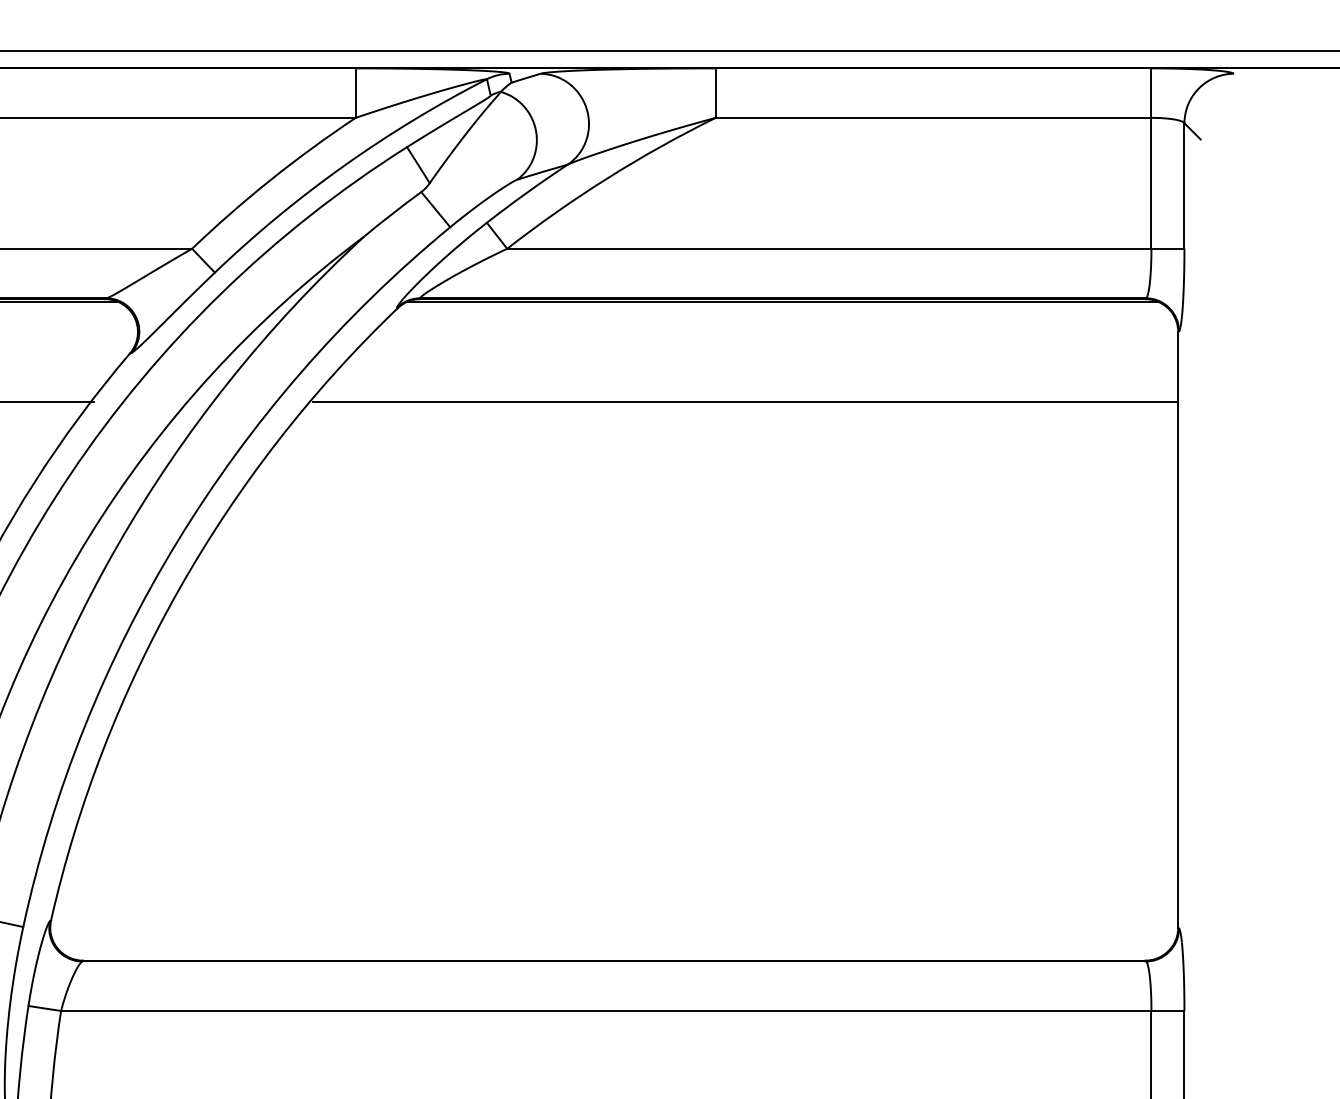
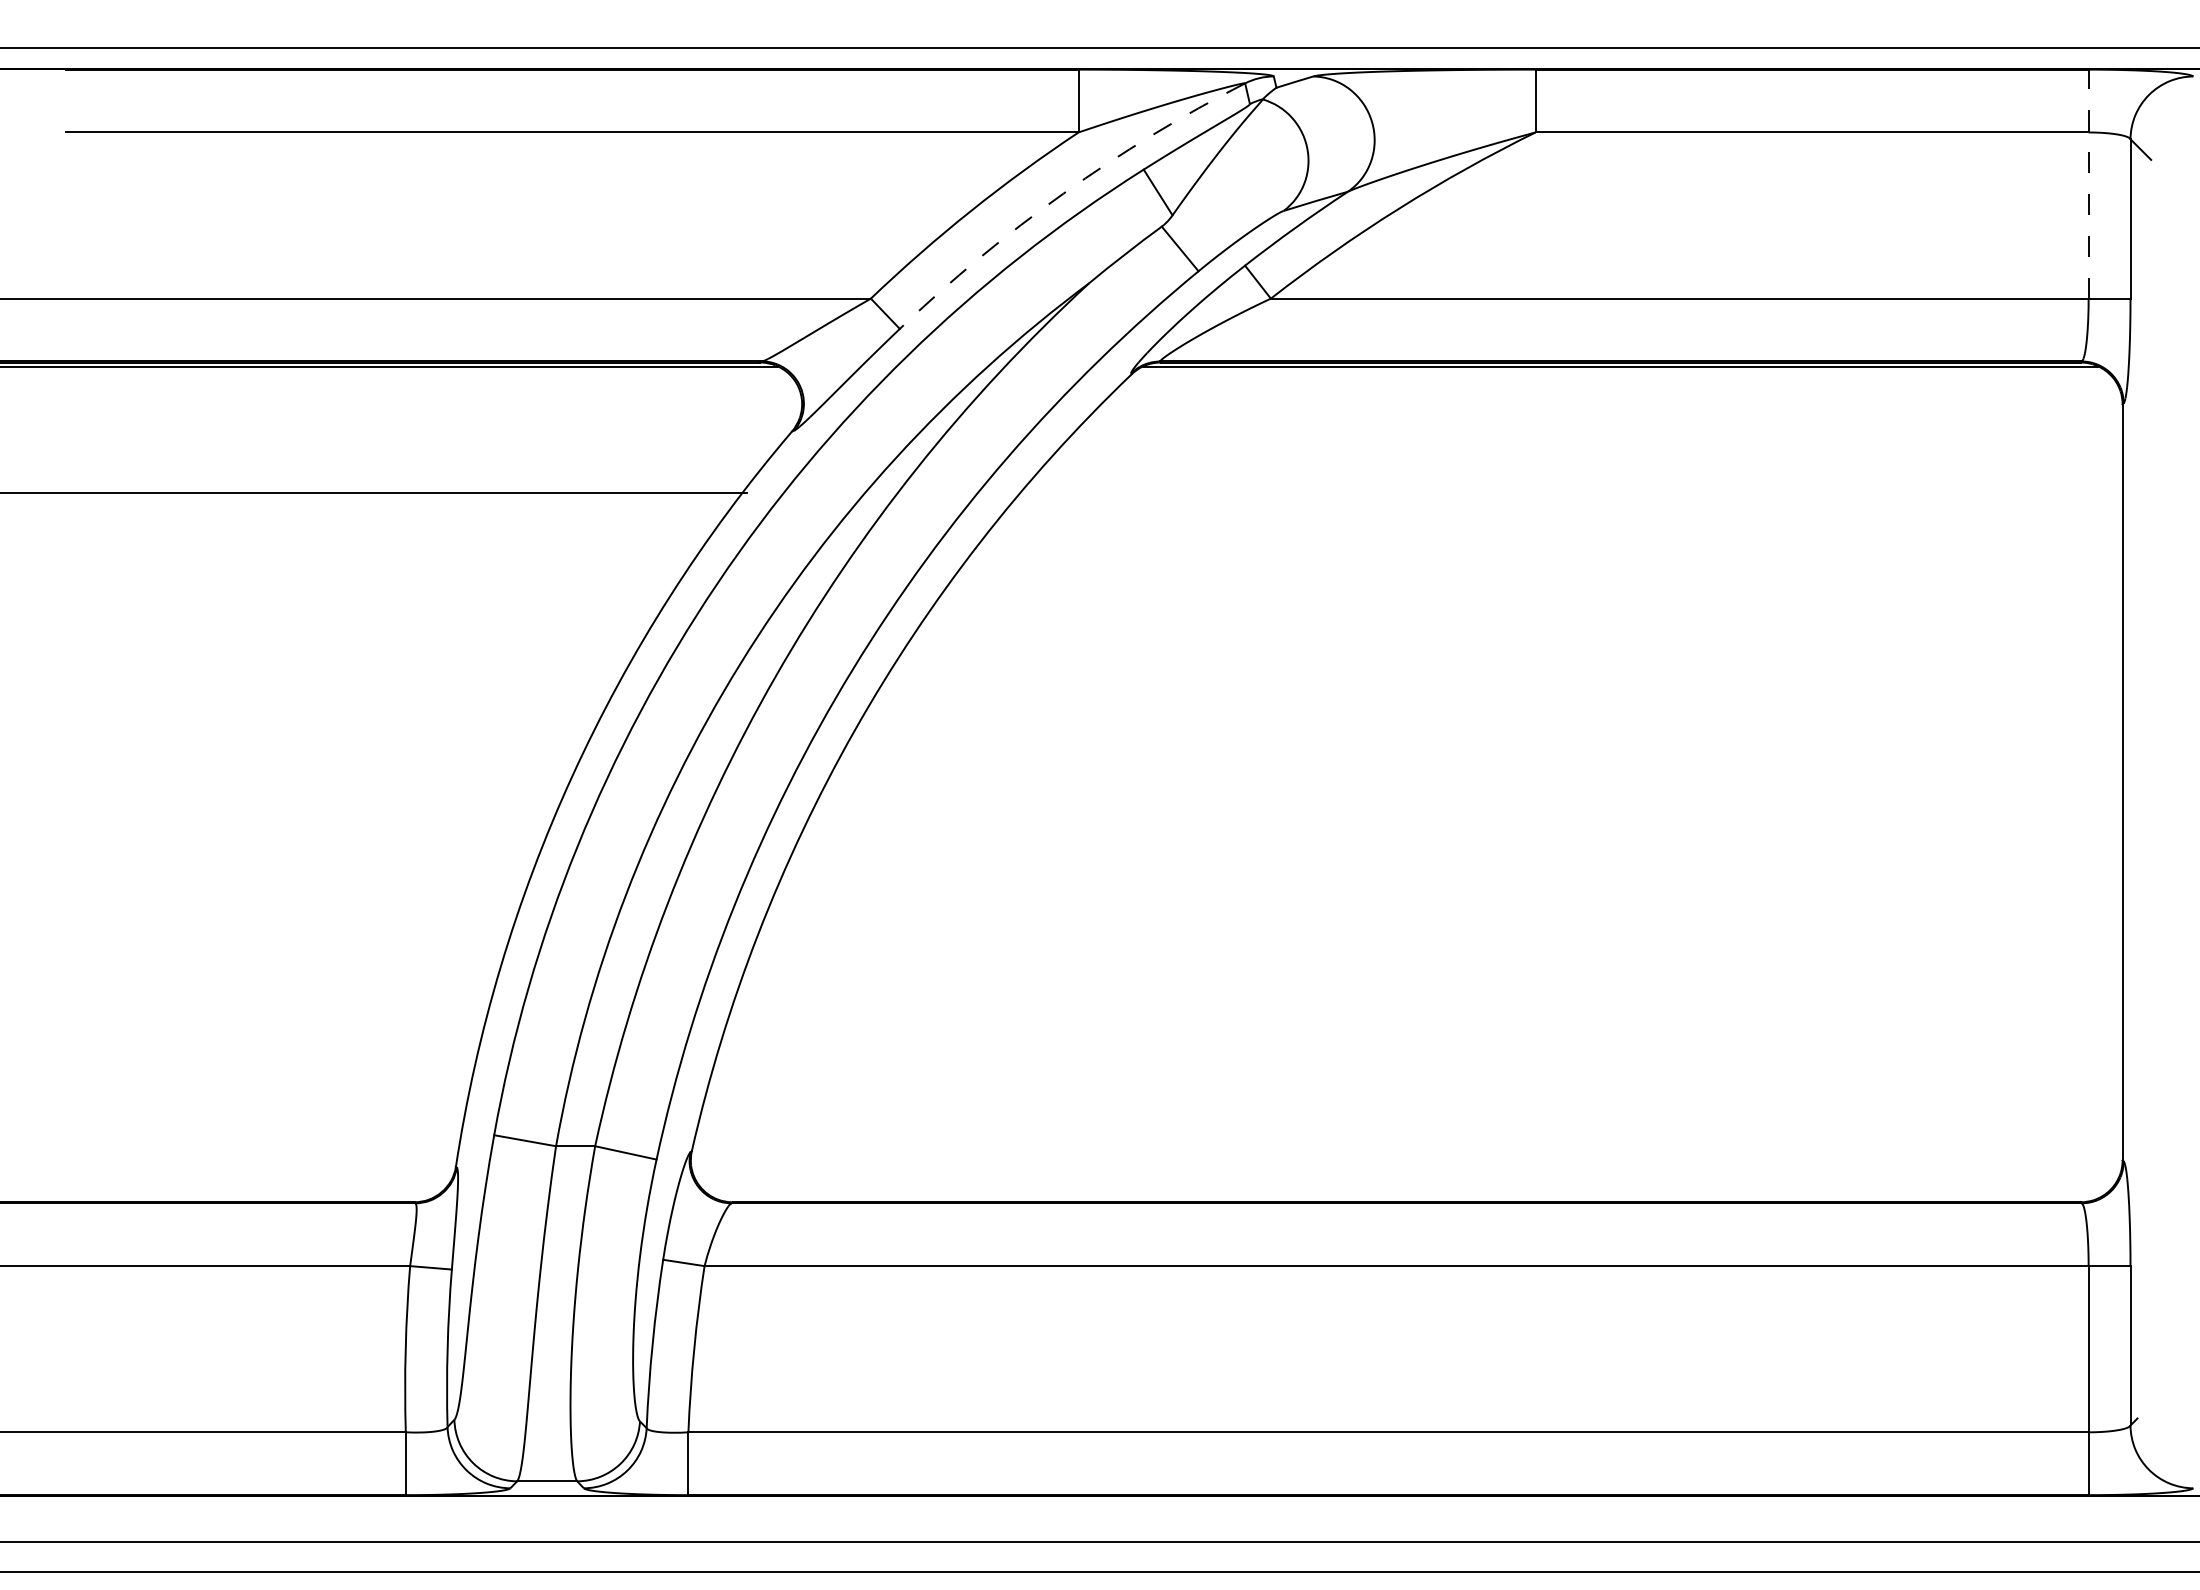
line: (1151, 158) -> (2088, 183), solid -> dashed
arc: (343, 165) -> (1063, 193), solid -> dashed
line: (745, 401) -> (1573, 492), removed

